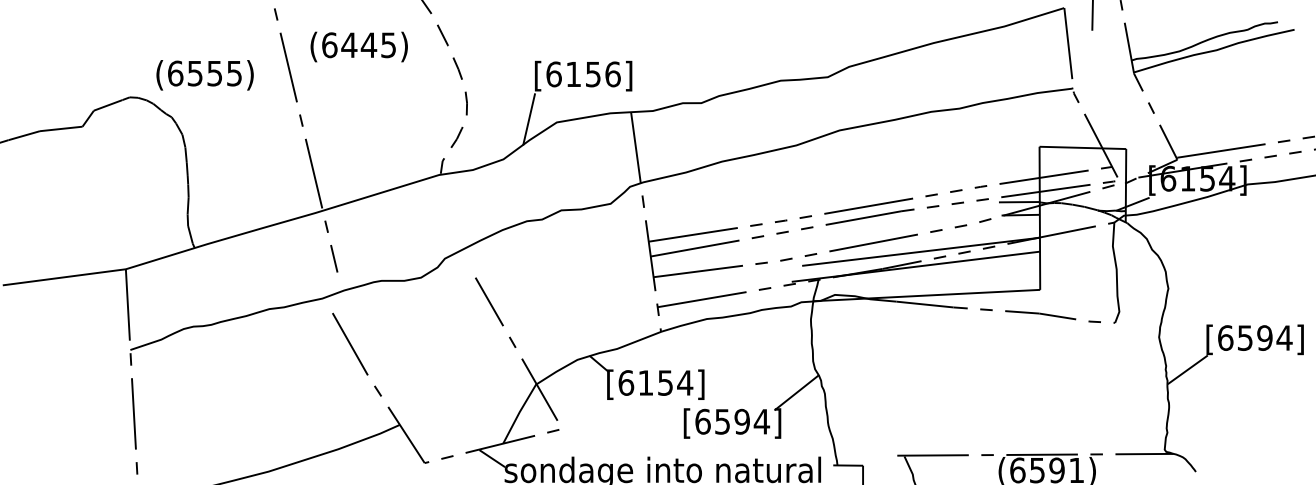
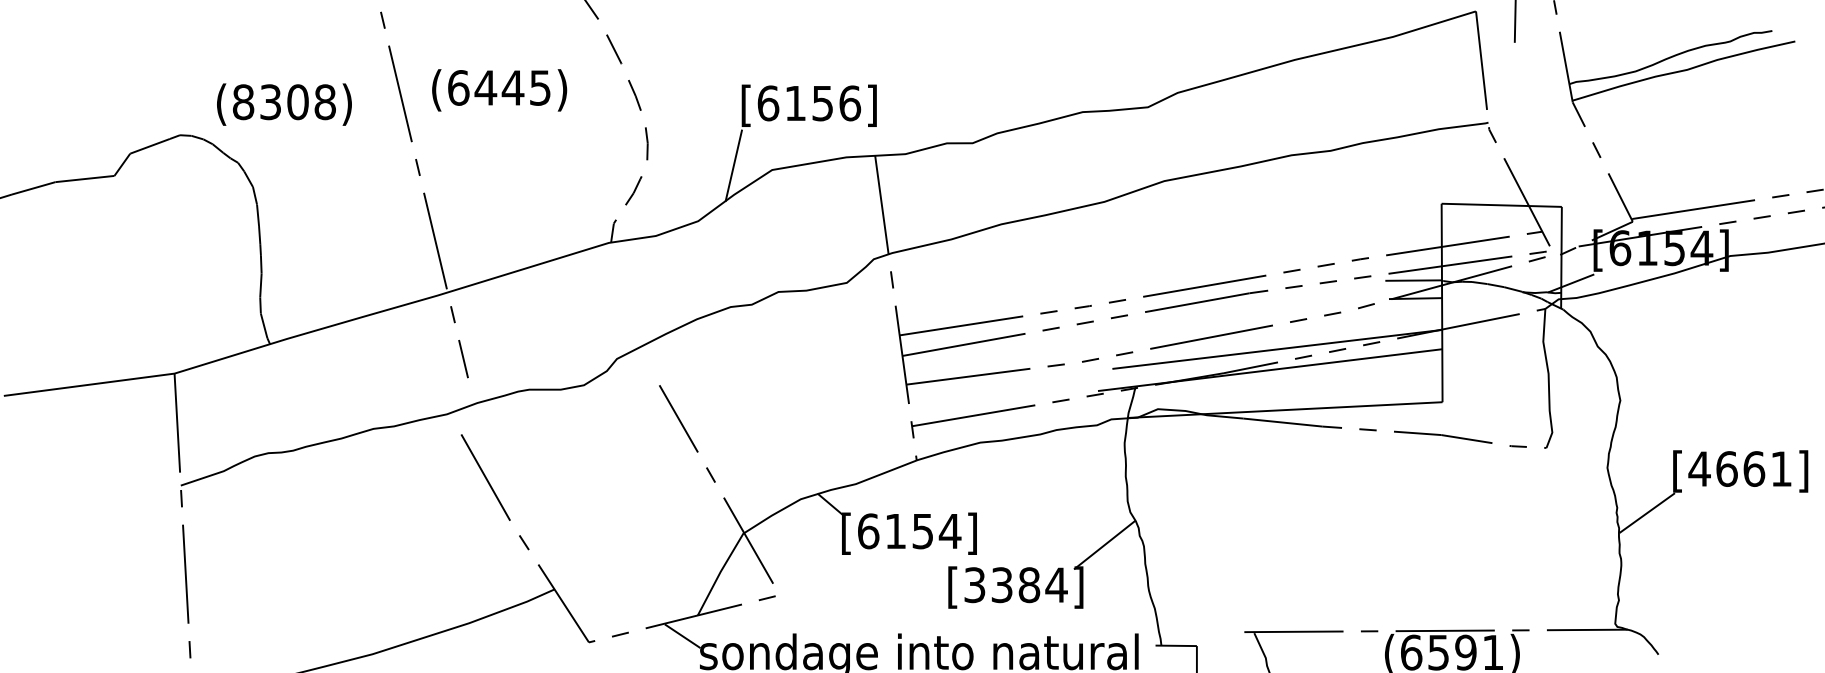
text: (358, 46) -> (498, 89), moved
text: (205, 73) -> (284, 102), (6555) -> (8308)
text: (1254, 337) -> (1739, 468), [6594] -> [4661]
text: (722, 421) -> (1001, 584), [6594] -> [3384]

